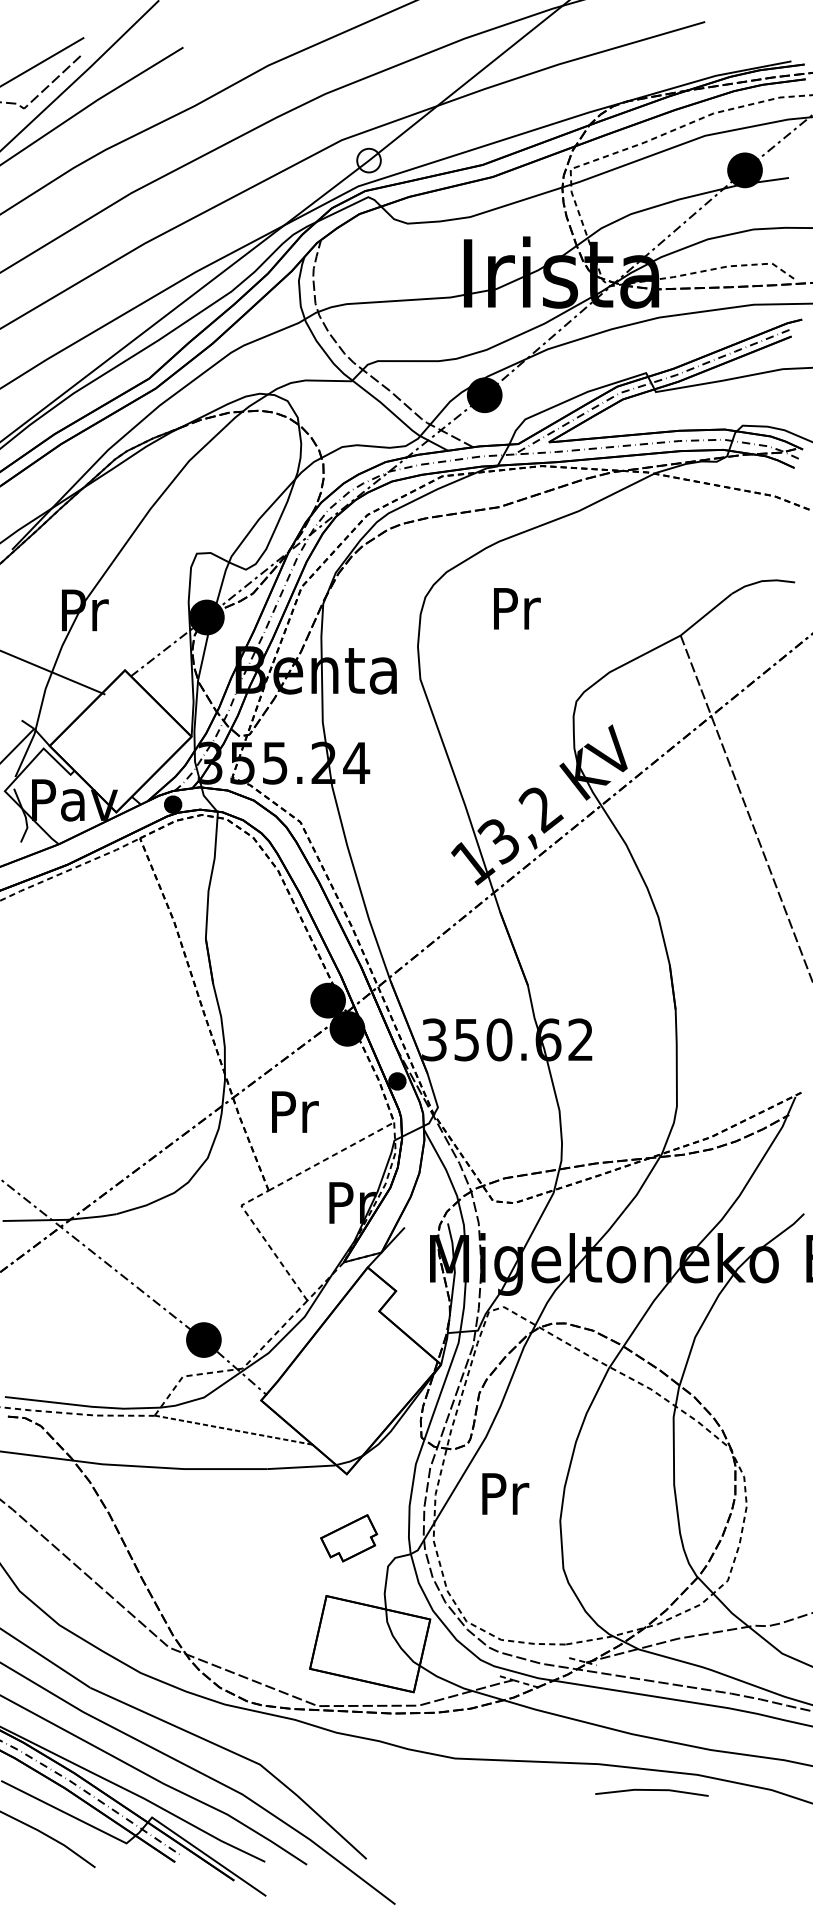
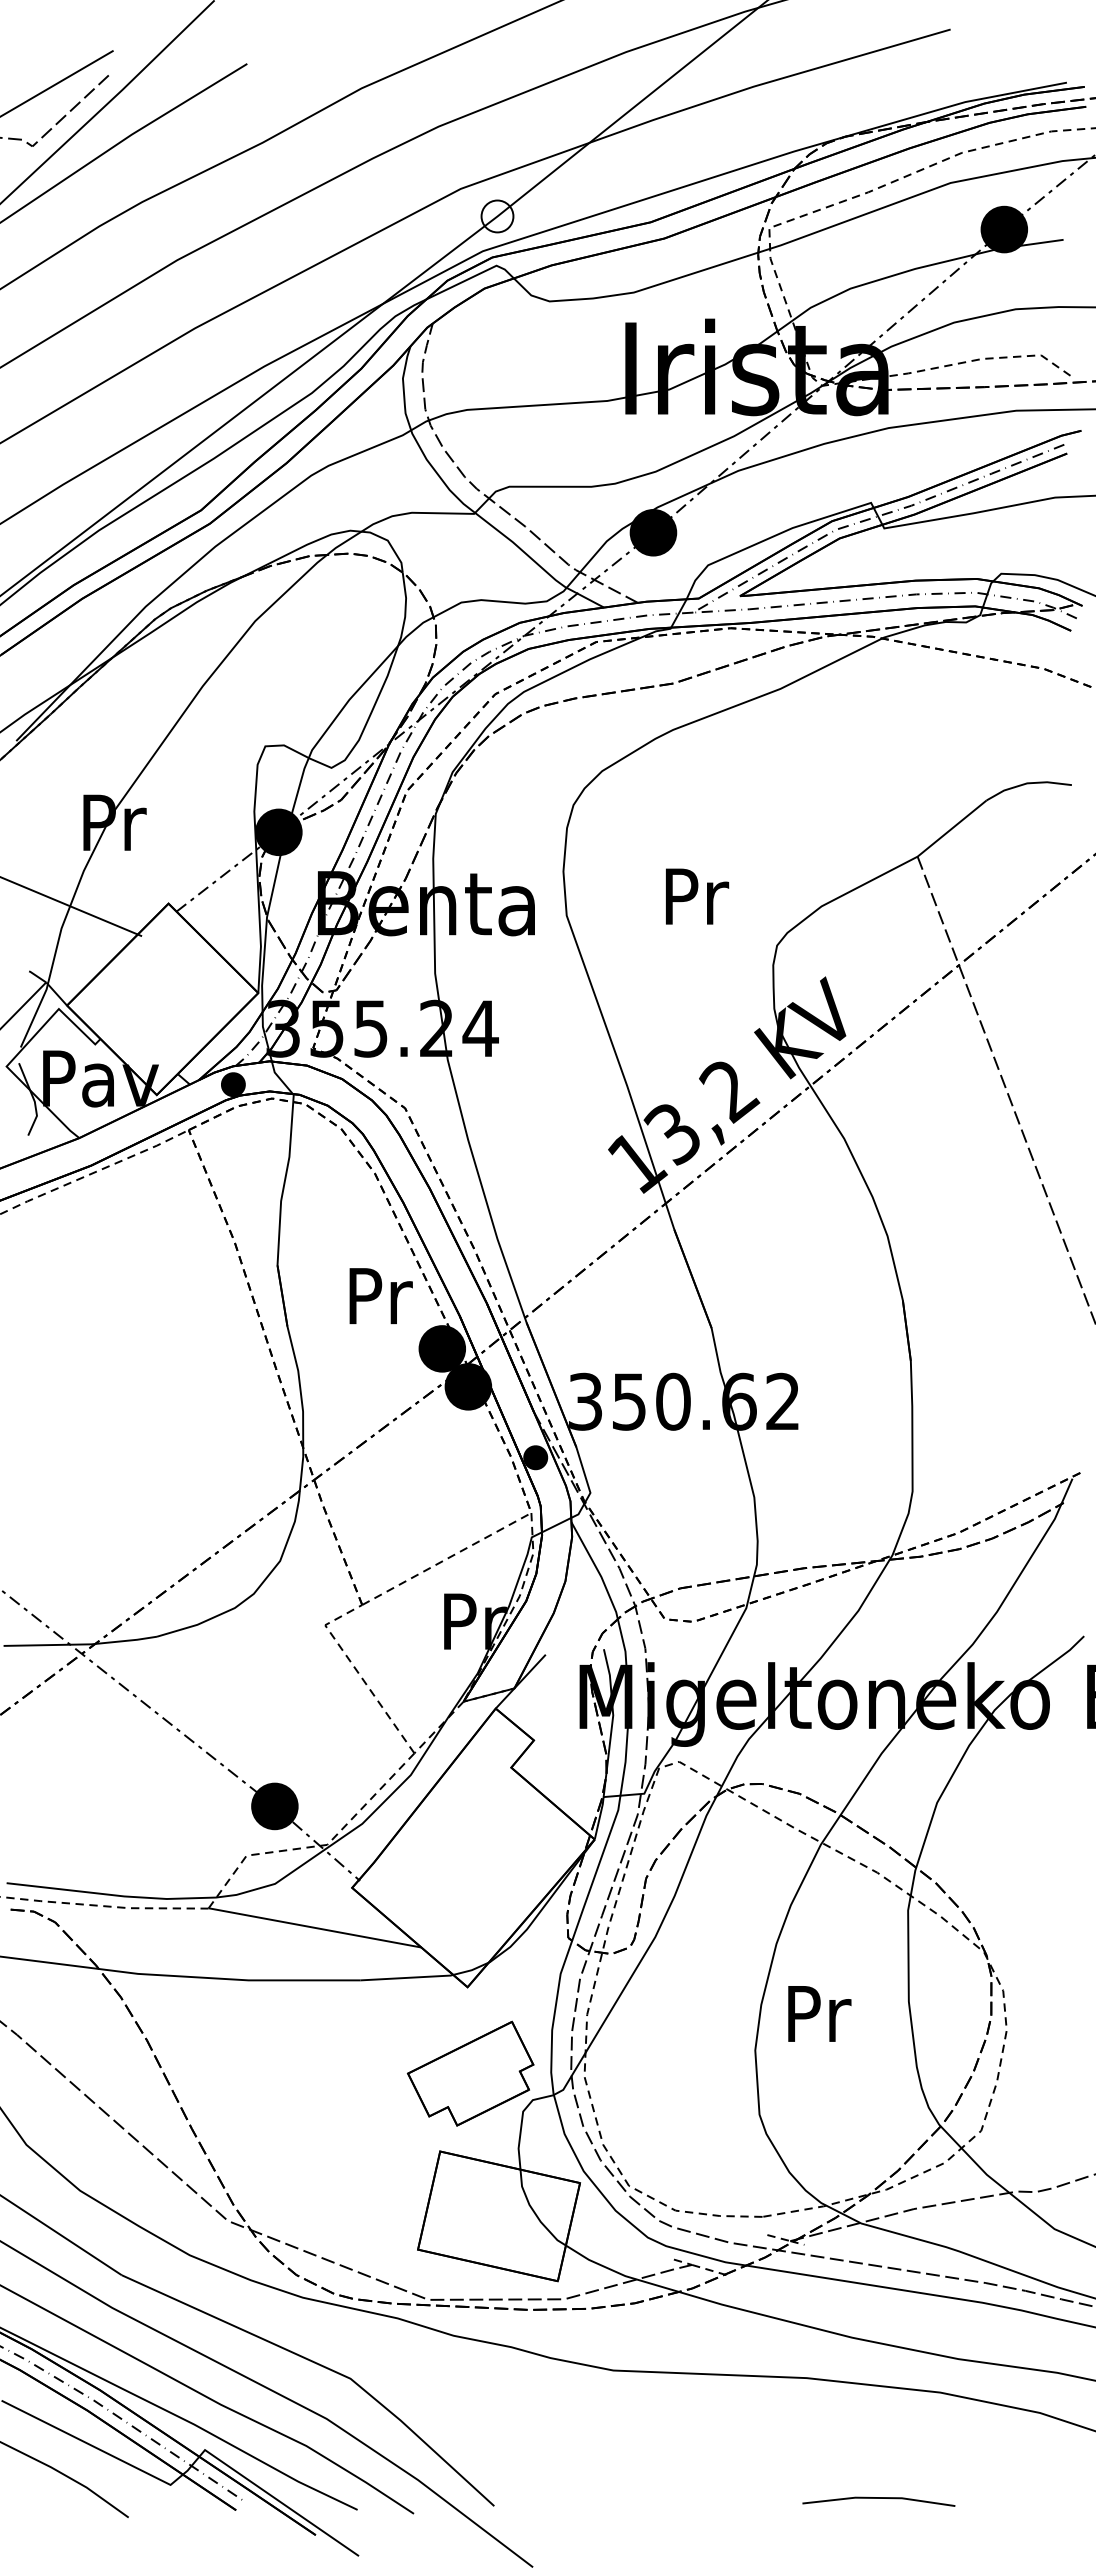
text: (517, 608) -> (697, 896), moved
text: (294, 1111) -> (380, 1295), moved
line: (234, 1429) -> (315, 1927), dashed -> solid
text: (505, 1493) -> (819, 2013), moved
part: (349, 1538) -> (470, 2073), size x1.67
line: (651, 1790) -> (878, 2498), moved

